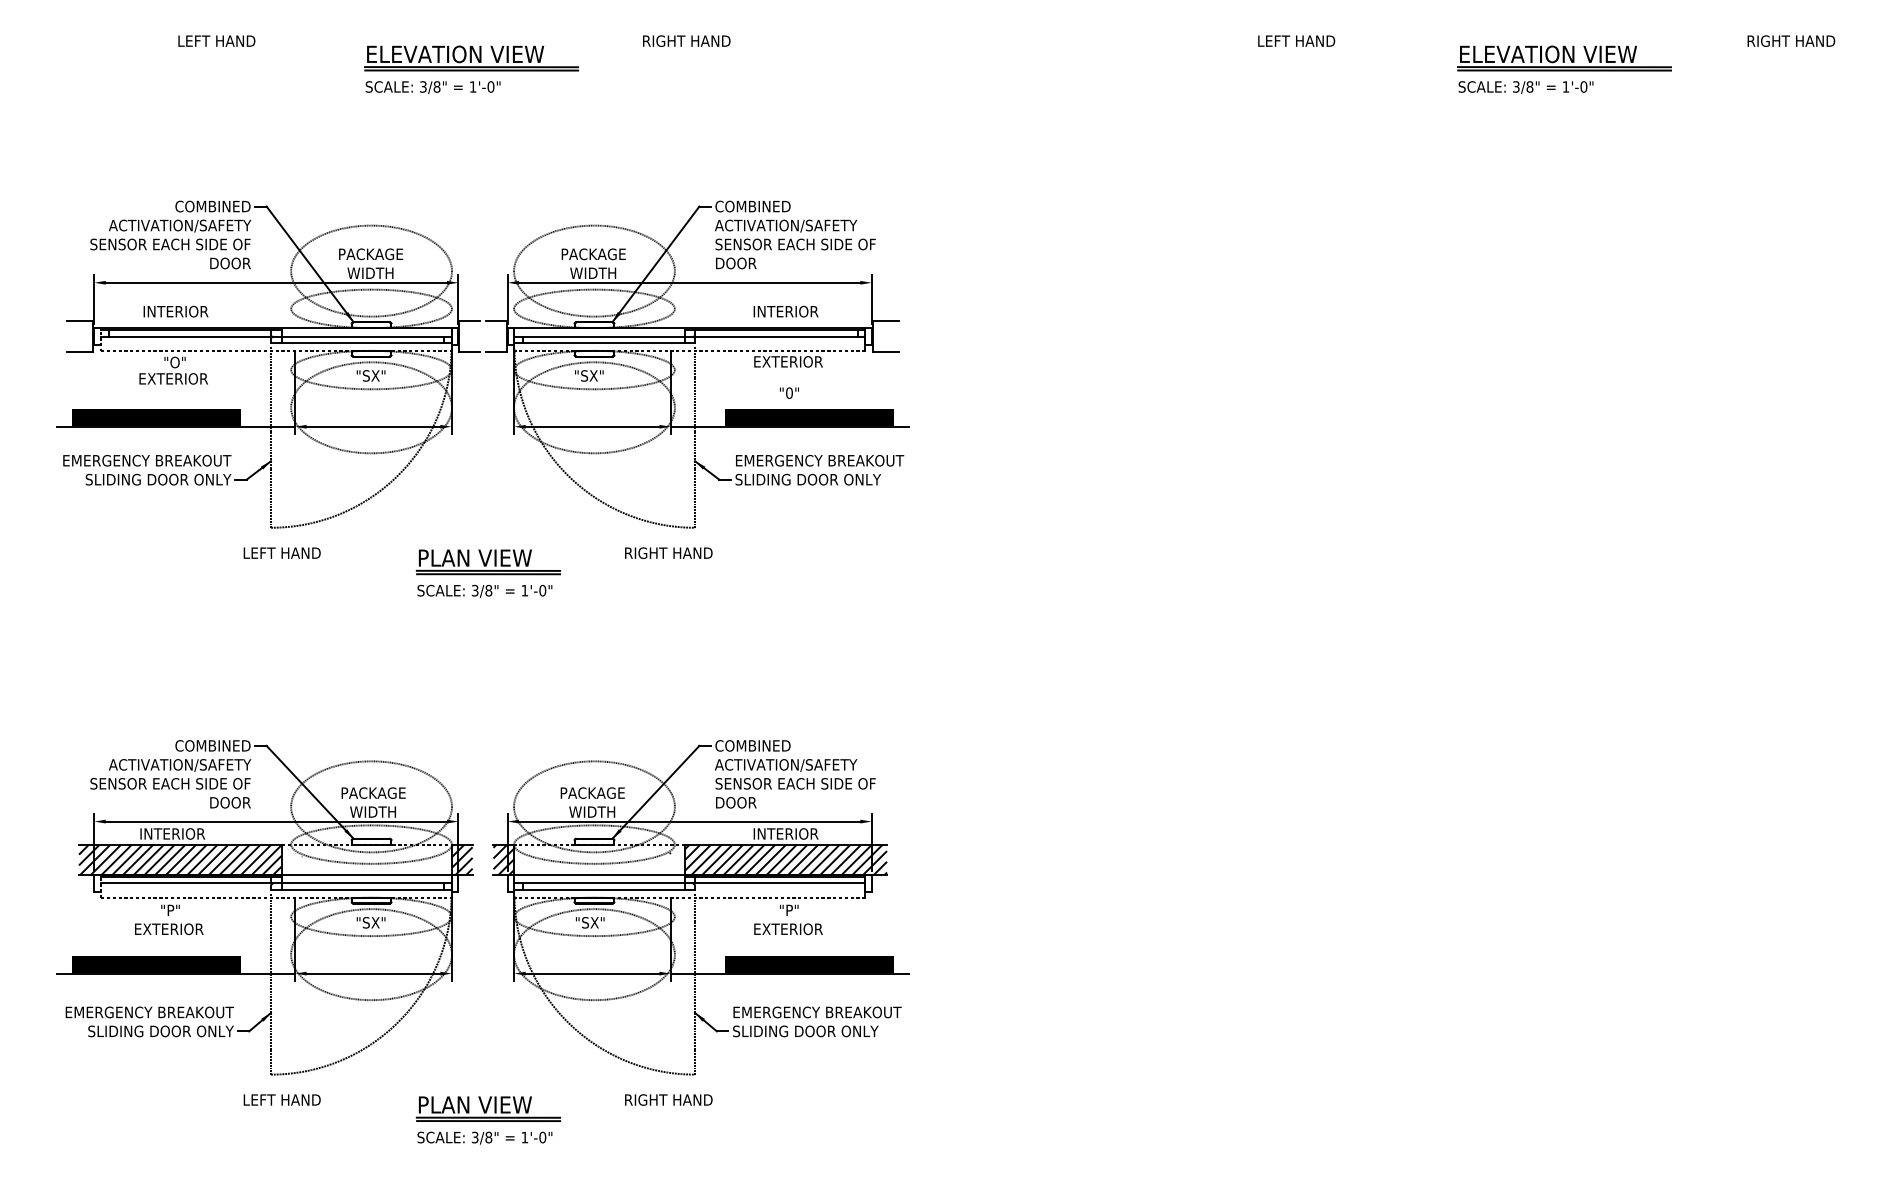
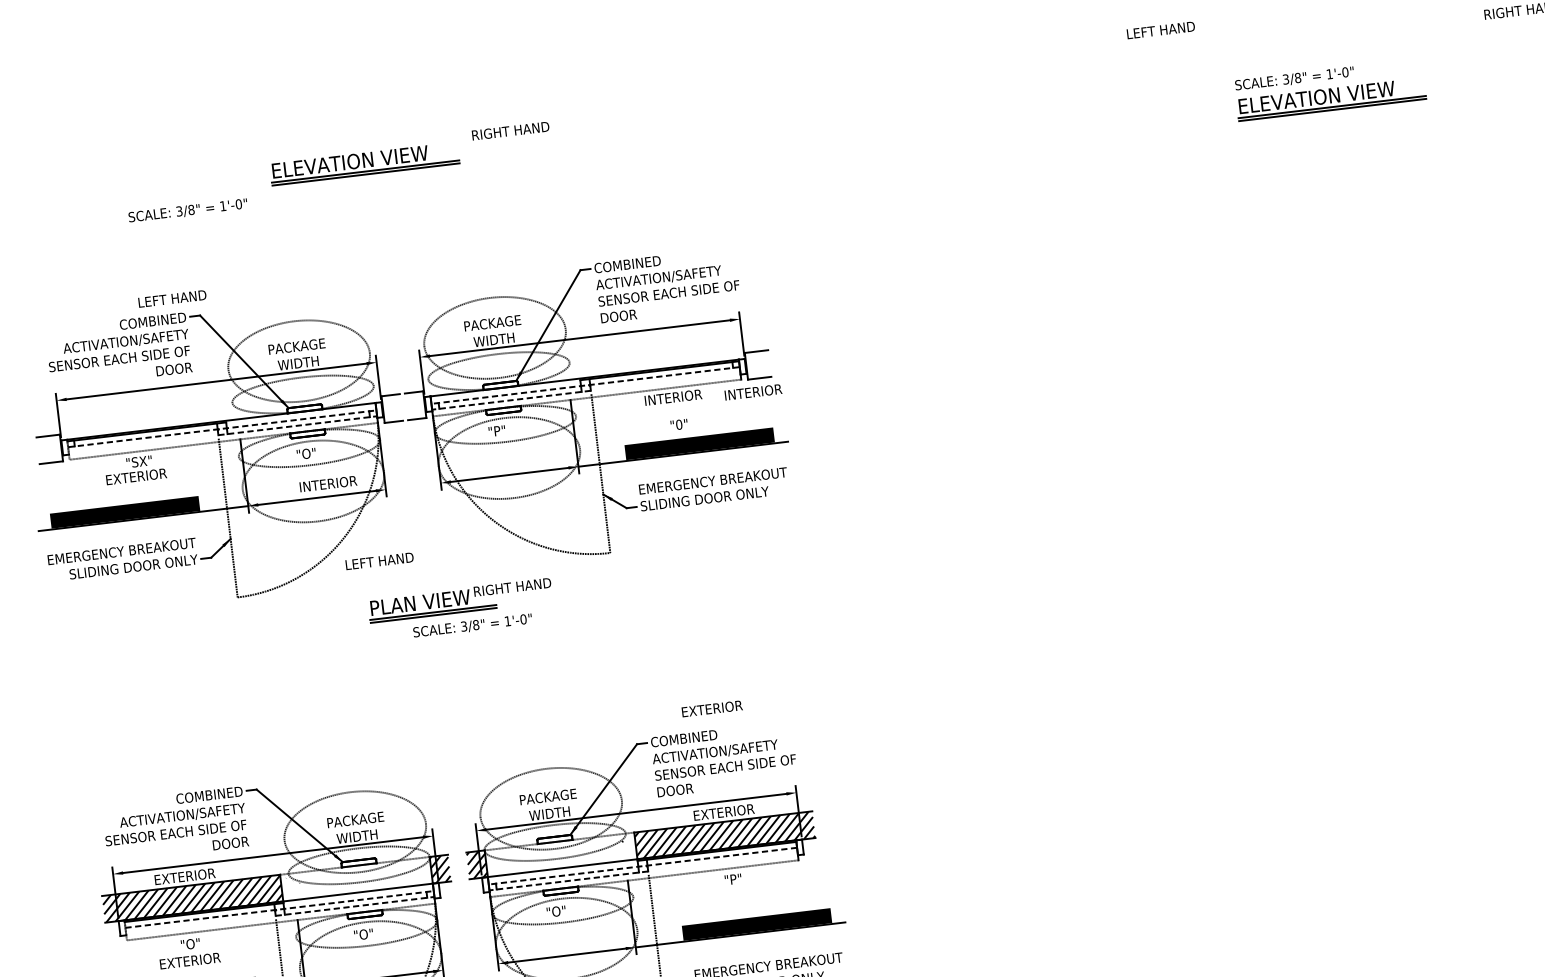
text: (216, 40) -> (172, 298), moved
text: (686, 40) -> (510, 130), moved
text: (1296, 40) -> (1160, 29), moved
part: (1564, 58) -> (1331, 99), moved
text: (432, 87) -> (187, 210), moved
text: (175, 311) -> (327, 483), moved
text: (785, 311) -> (752, 392), moved
line: (276, 336) -> (222, 428), solid -> dashed
line: (689, 336) -> (585, 385), solid -> dashed
line: (361, 343) -> (297, 425), solid -> dashed
line: (604, 343) -> (511, 400), solid -> dashed
text: (788, 361) -> (675, 397), EXTERIOR -> INTERIOR
text: (181, 362) -> (141, 461), "O" -> "SX"
text: (373, 375) -> (311, 452), "SX" -> "O"
text: (592, 375) -> (504, 429), "SX" -> "P"
text: (281, 552) -> (378, 560), moved
text: (668, 552) -> (512, 586), moved
text: (484, 590) -> (472, 625), moved
text: (174, 833) -> (184, 876), INTERIOR -> EXTERIOR
text: (788, 833) -> (724, 811), INTERIOR -> EXTERIOR
line: (276, 883) -> (279, 909), solid -> dashed
line: (689, 883) -> (642, 866), solid -> dashed
line: (361, 890) -> (355, 906), solid -> dashed
line: (604, 890) -> (568, 881), solid -> dashed
text: (174, 910) -> (192, 943), "P" -> "O"
text: (373, 922) -> (369, 933), "SX" -> "O"
text: (592, 922) -> (561, 910), "SX" -> "O"
text: (788, 929) -> (712, 709), moved

